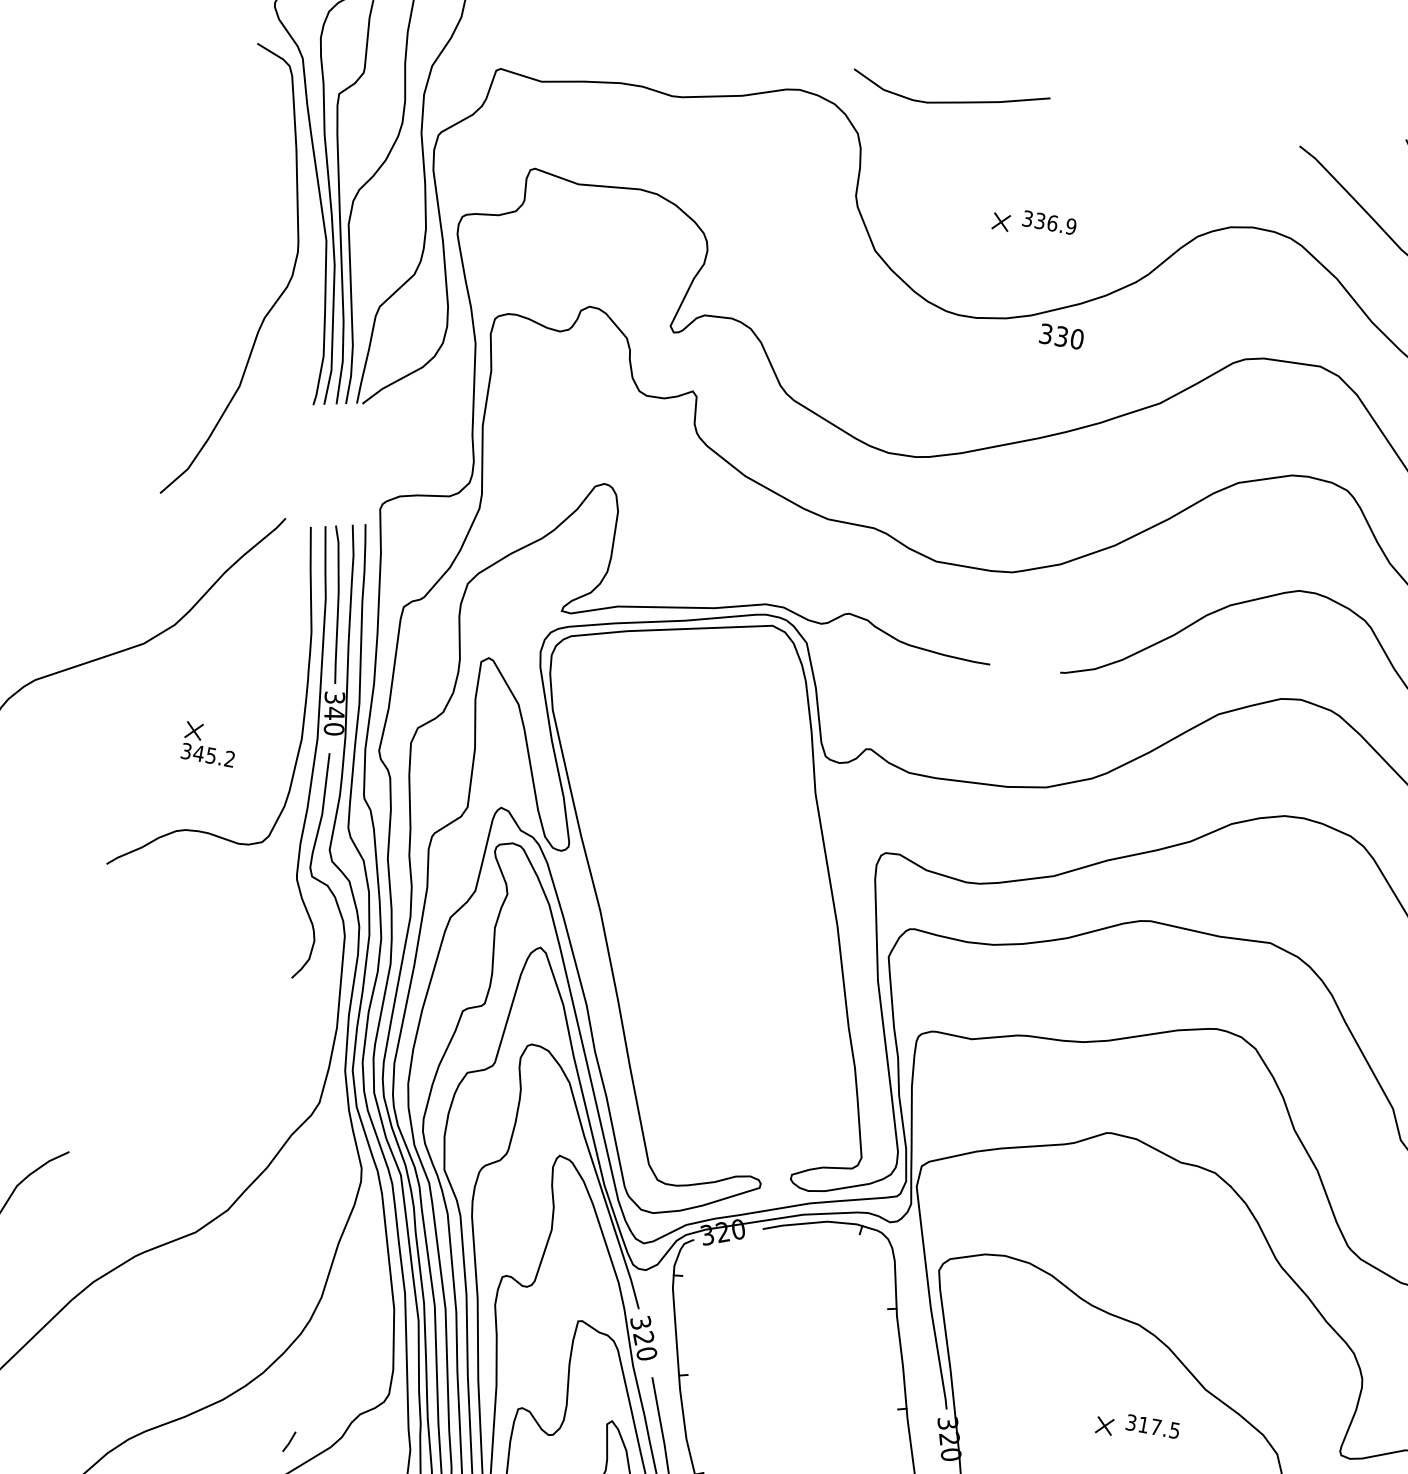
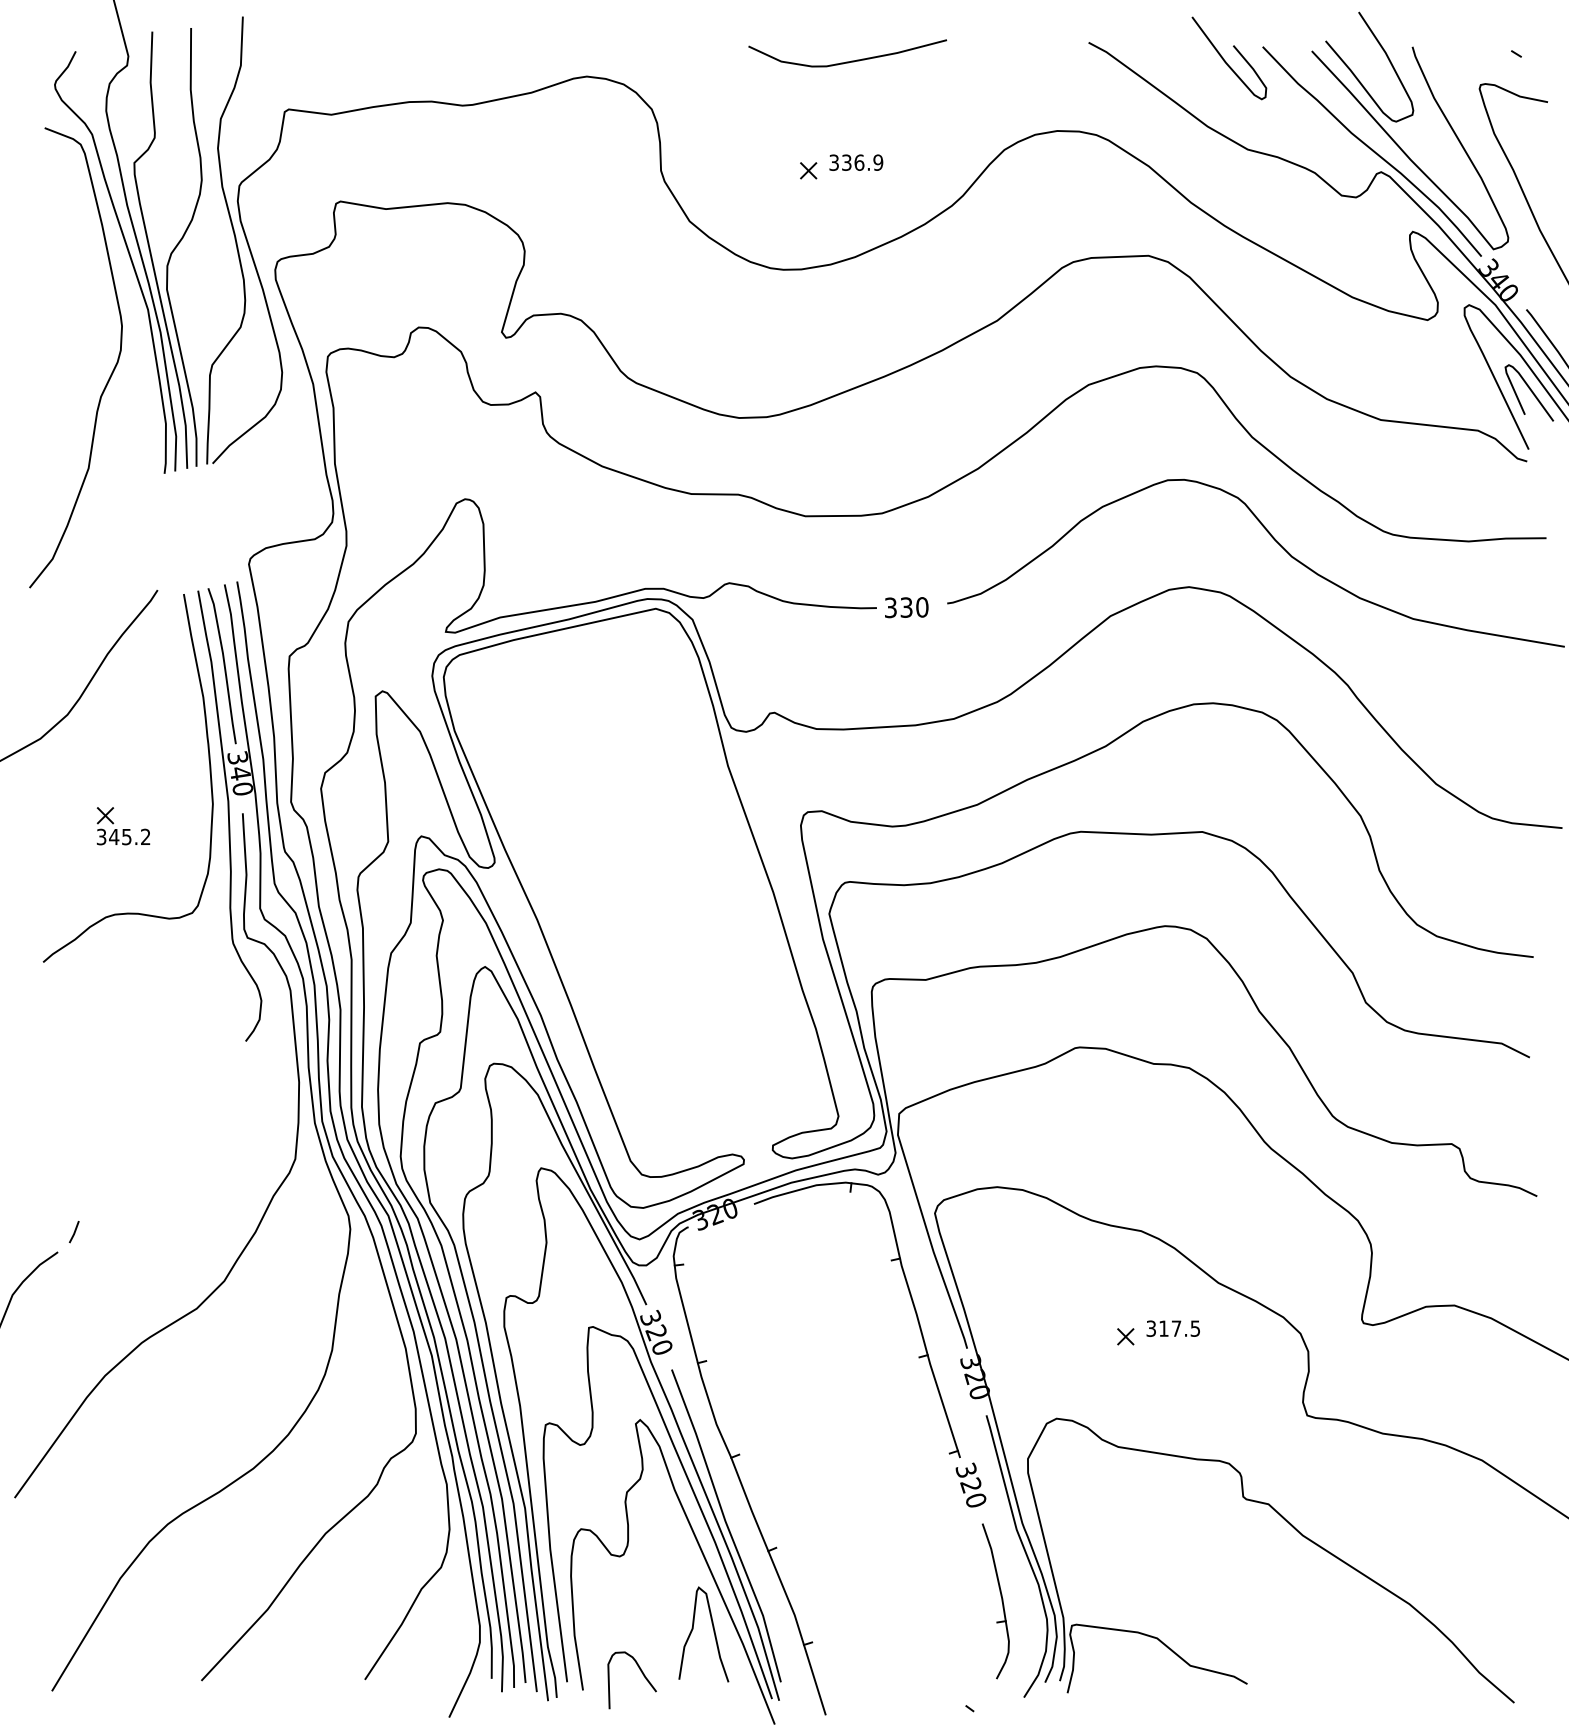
curve: (948, 101) -> (847, 61), moved
text: (1061, 336) -> (906, 607), moved
line: (289, 1441) -> (74, 1231), moved

